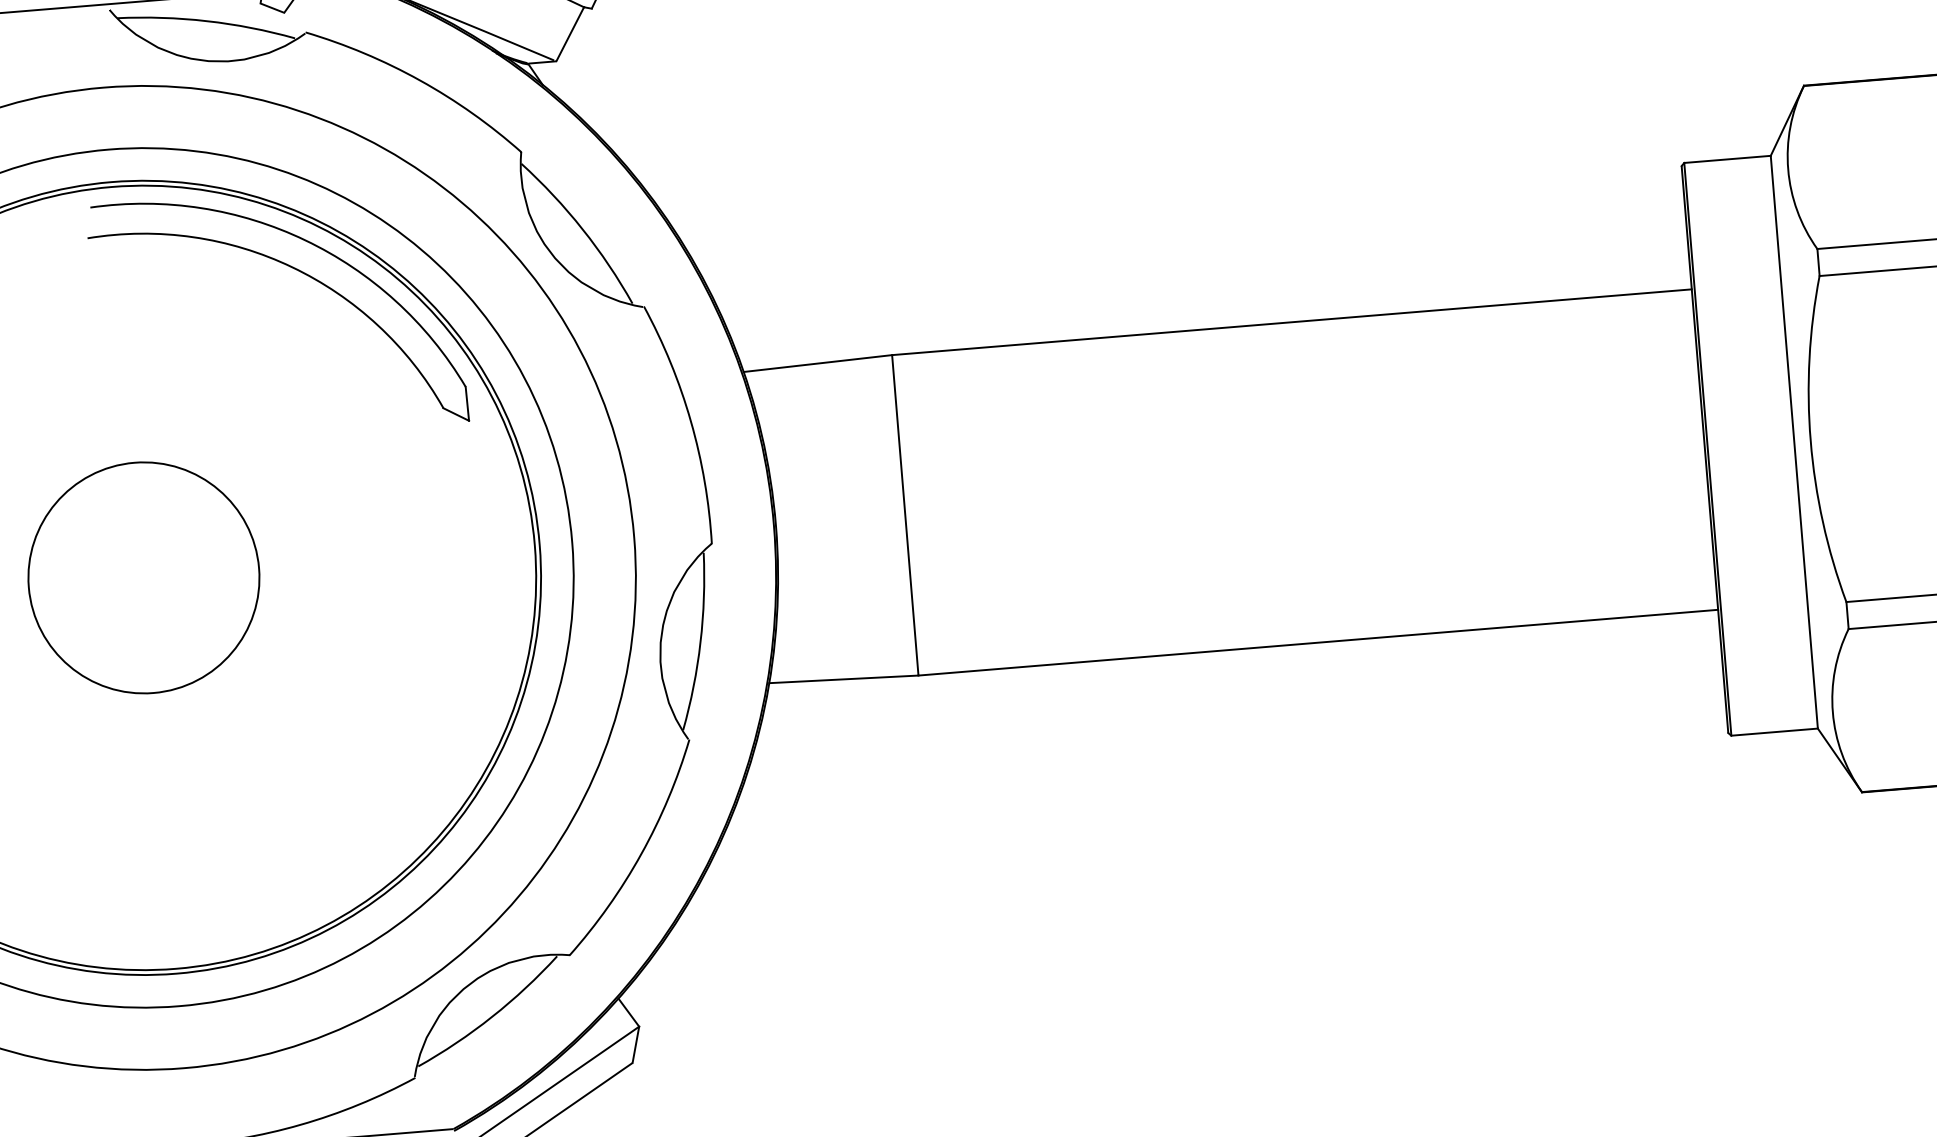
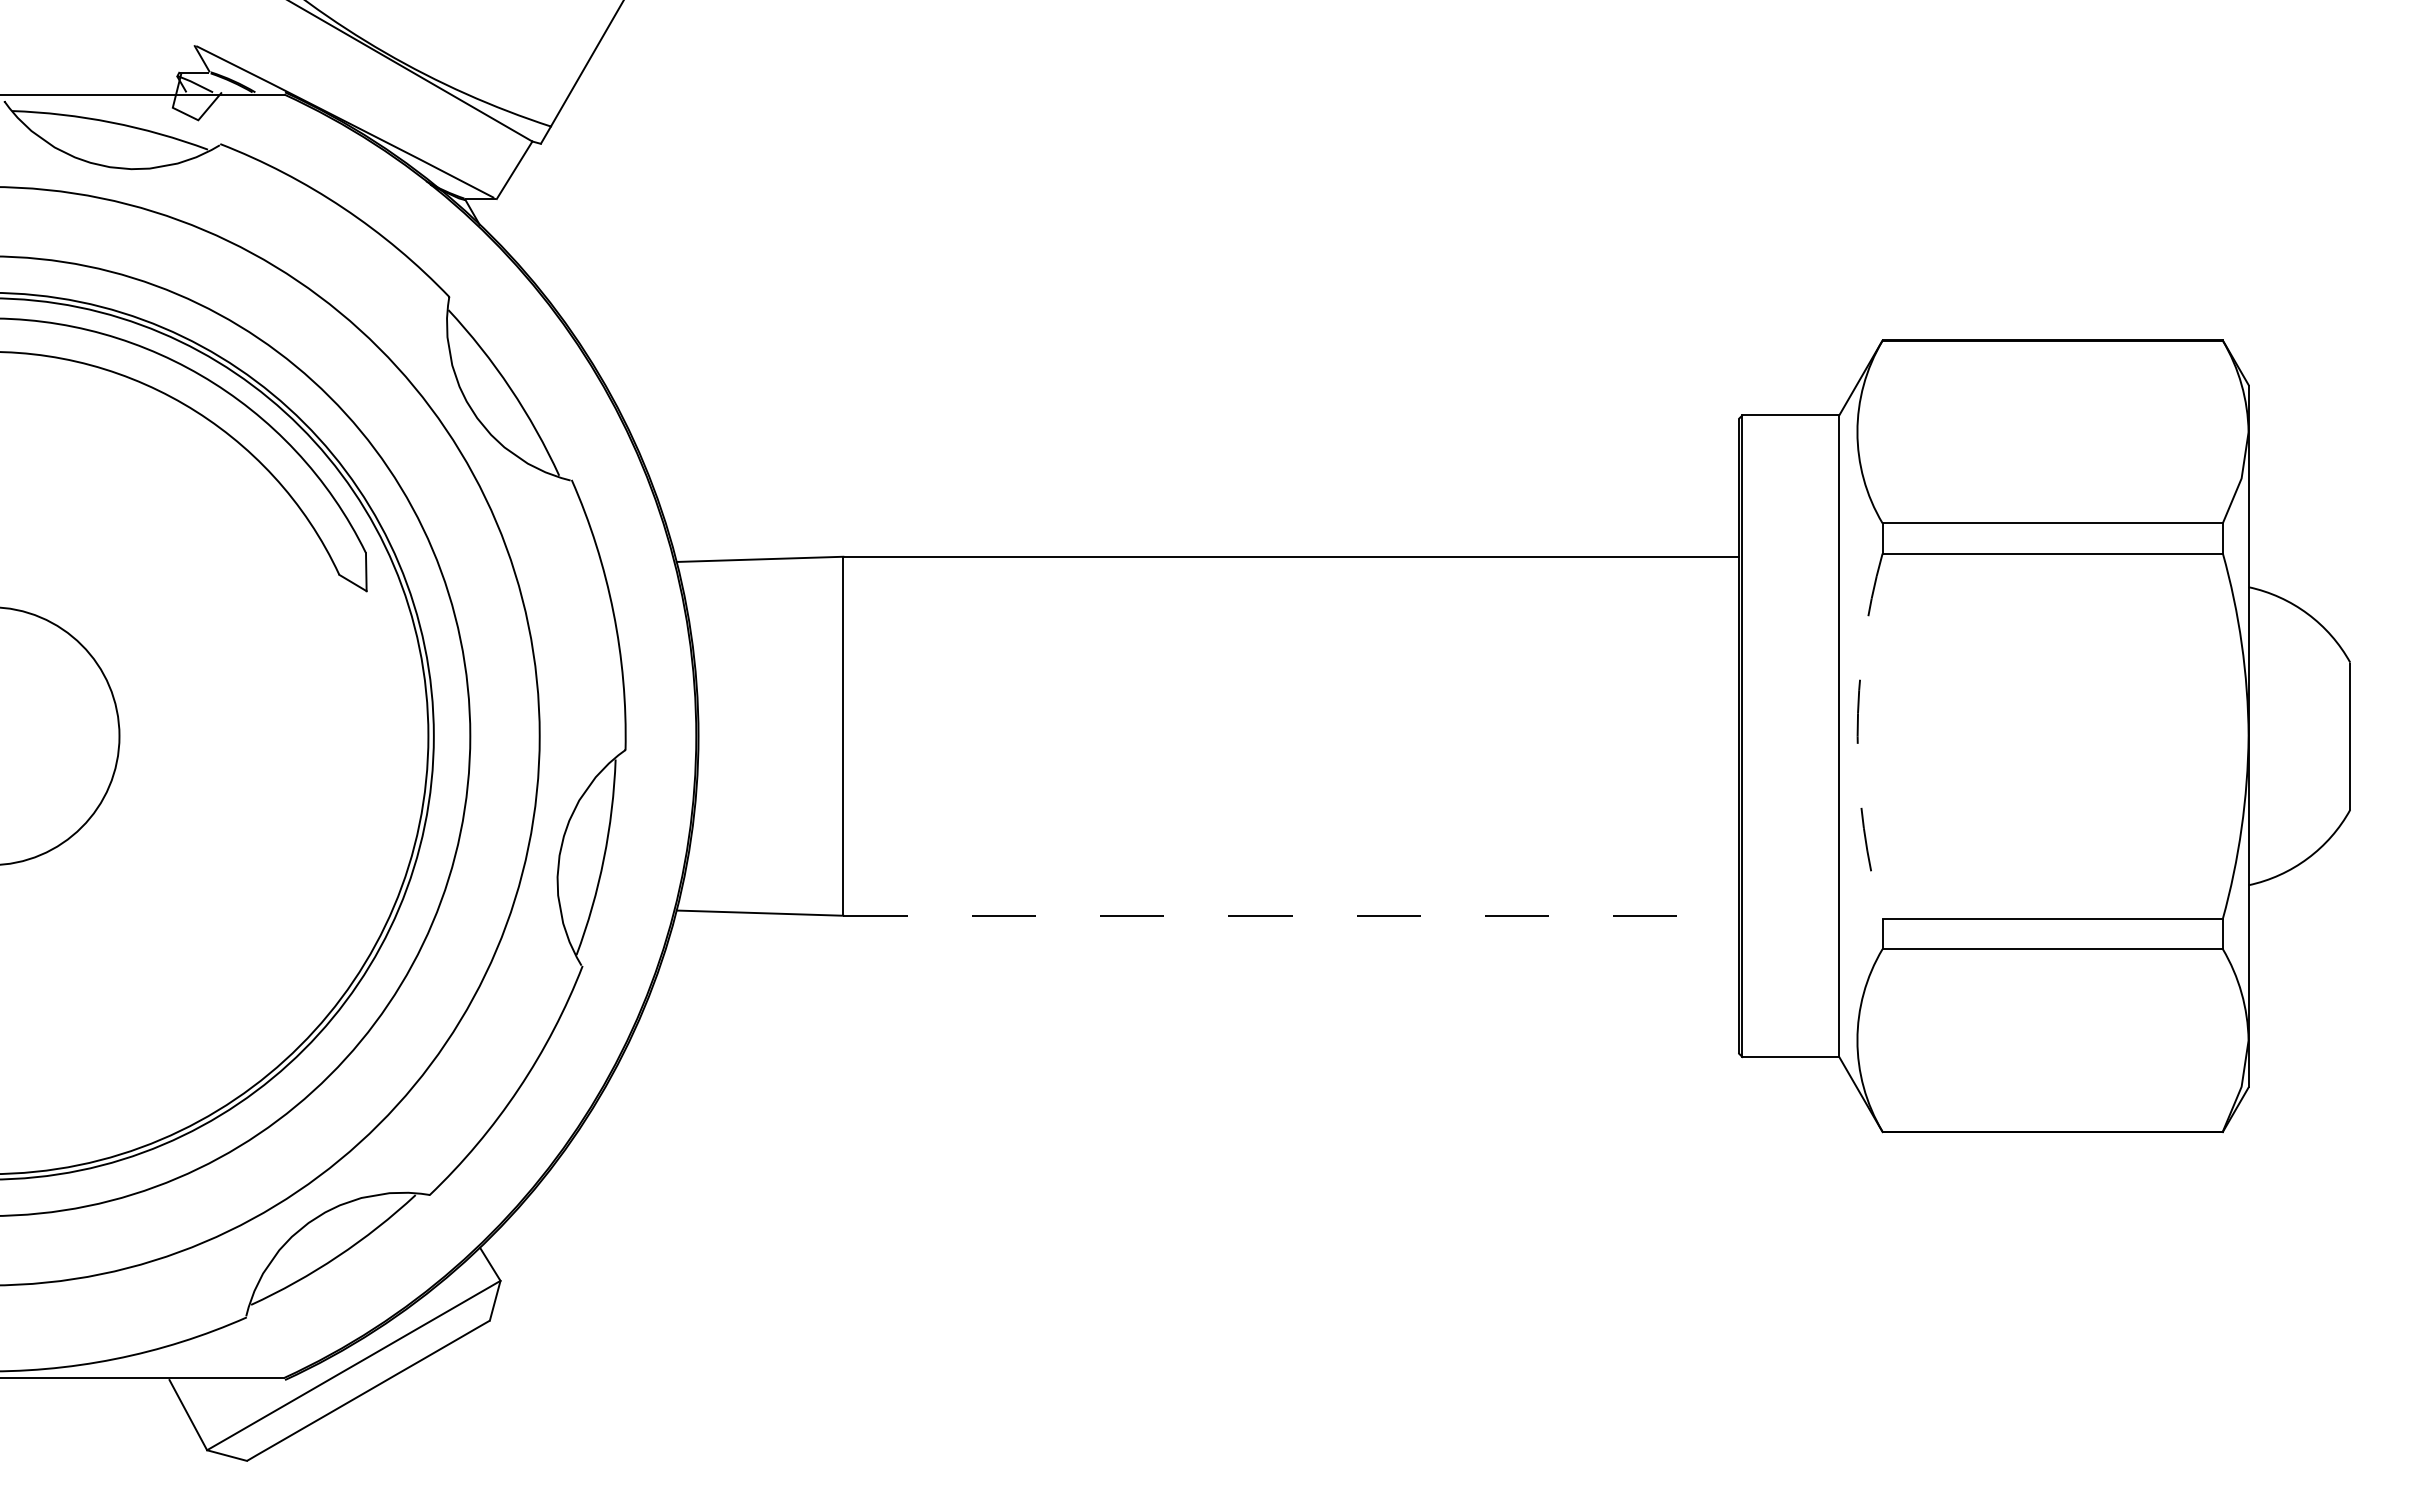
arc: (1810, 441) -> (1857, 736), solid -> dashed
line: (1318, 642) -> (1291, 915), solid -> dashed

